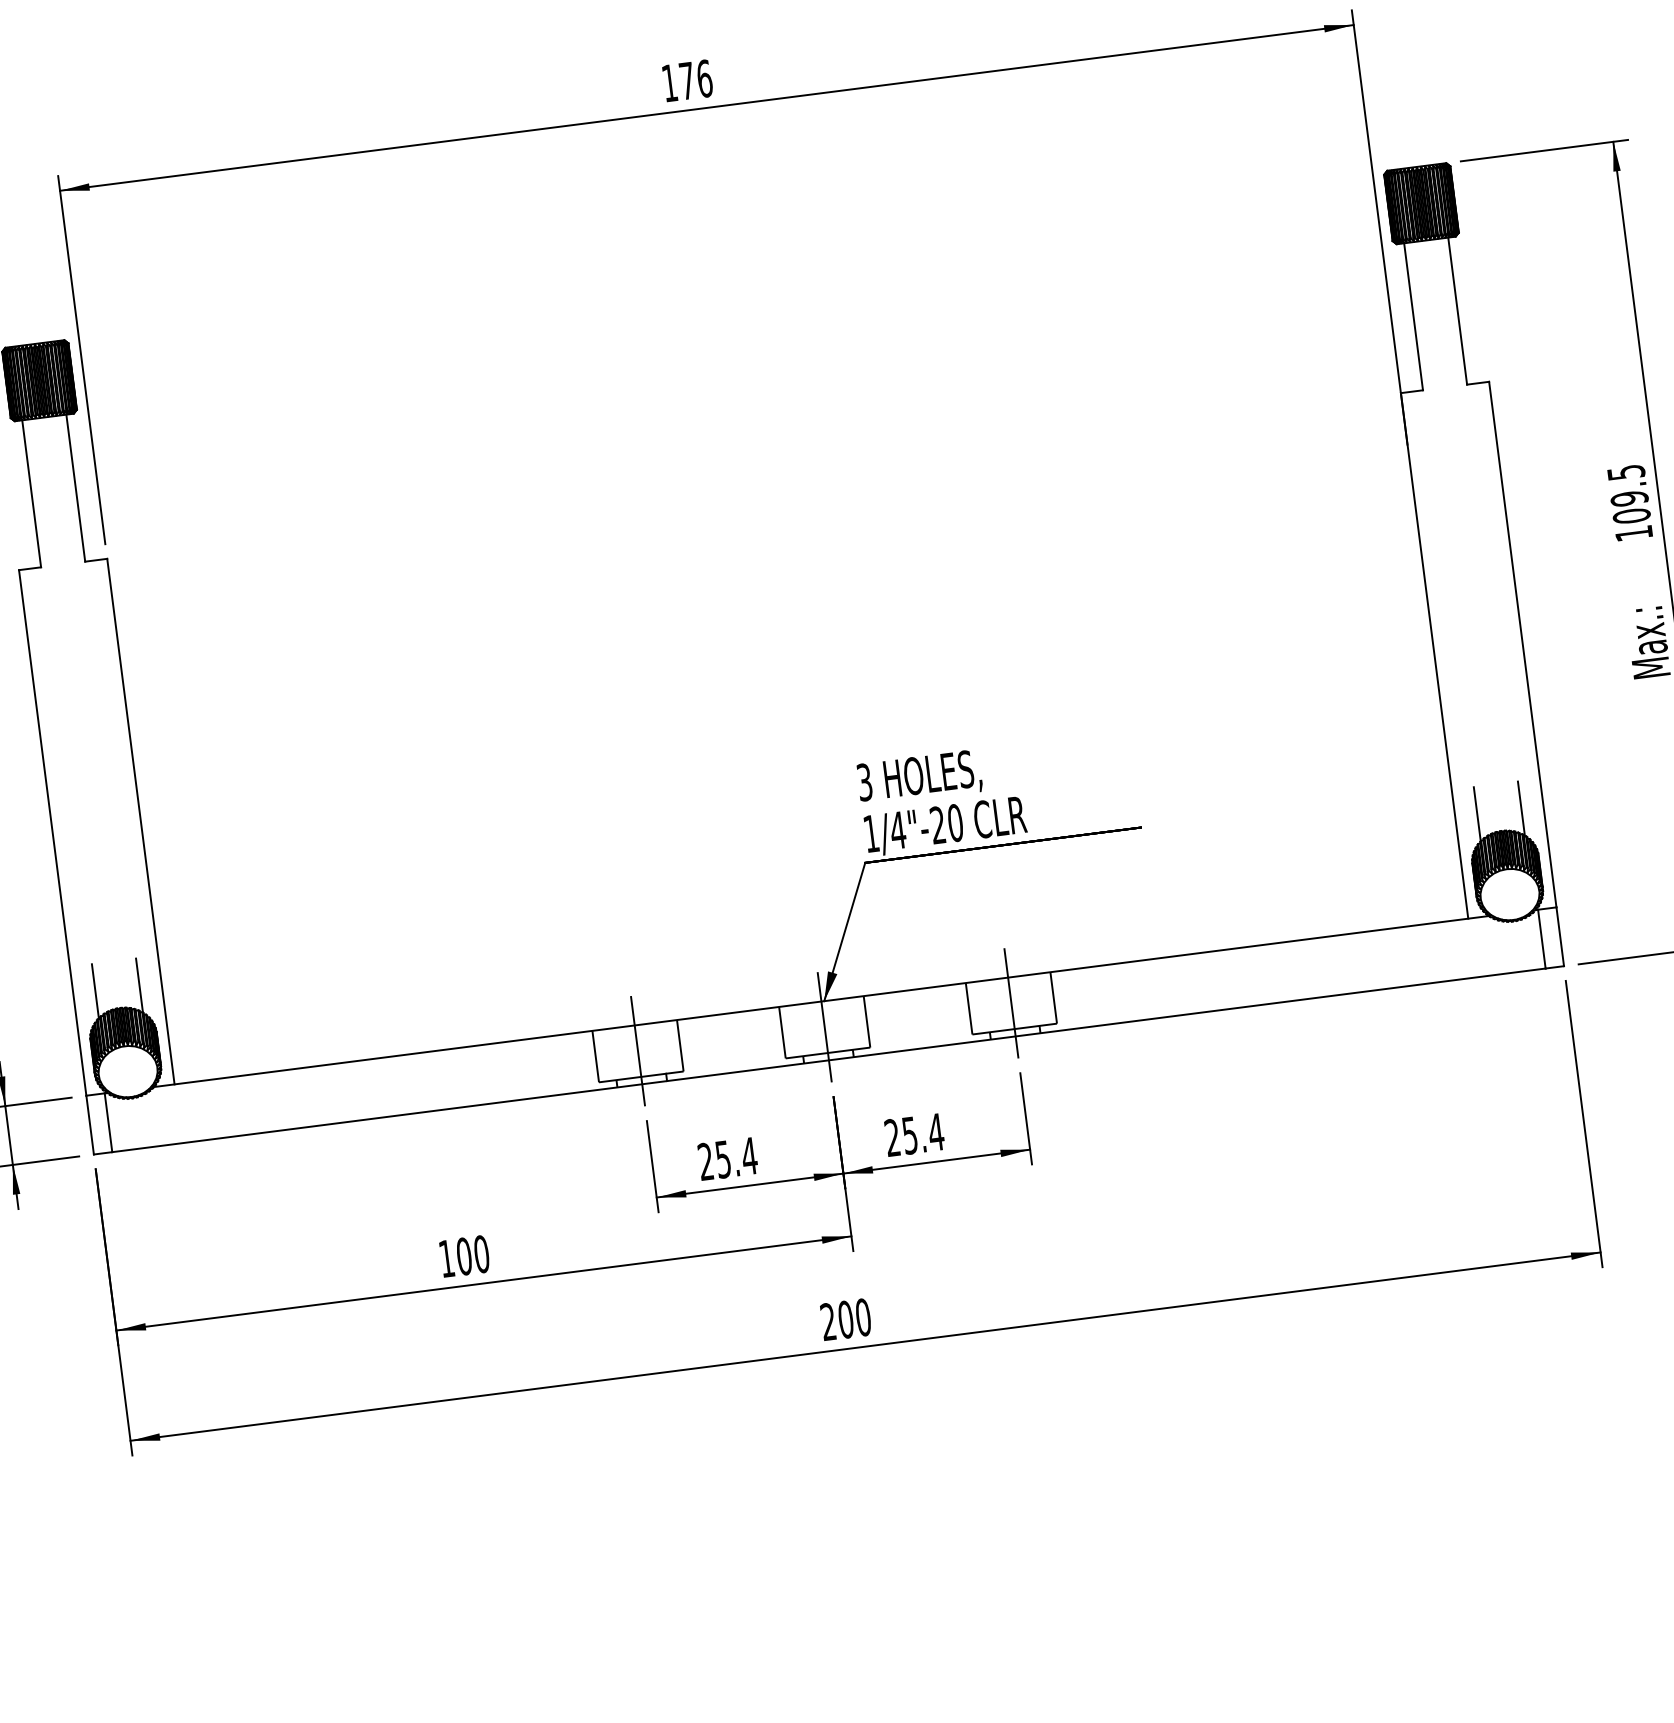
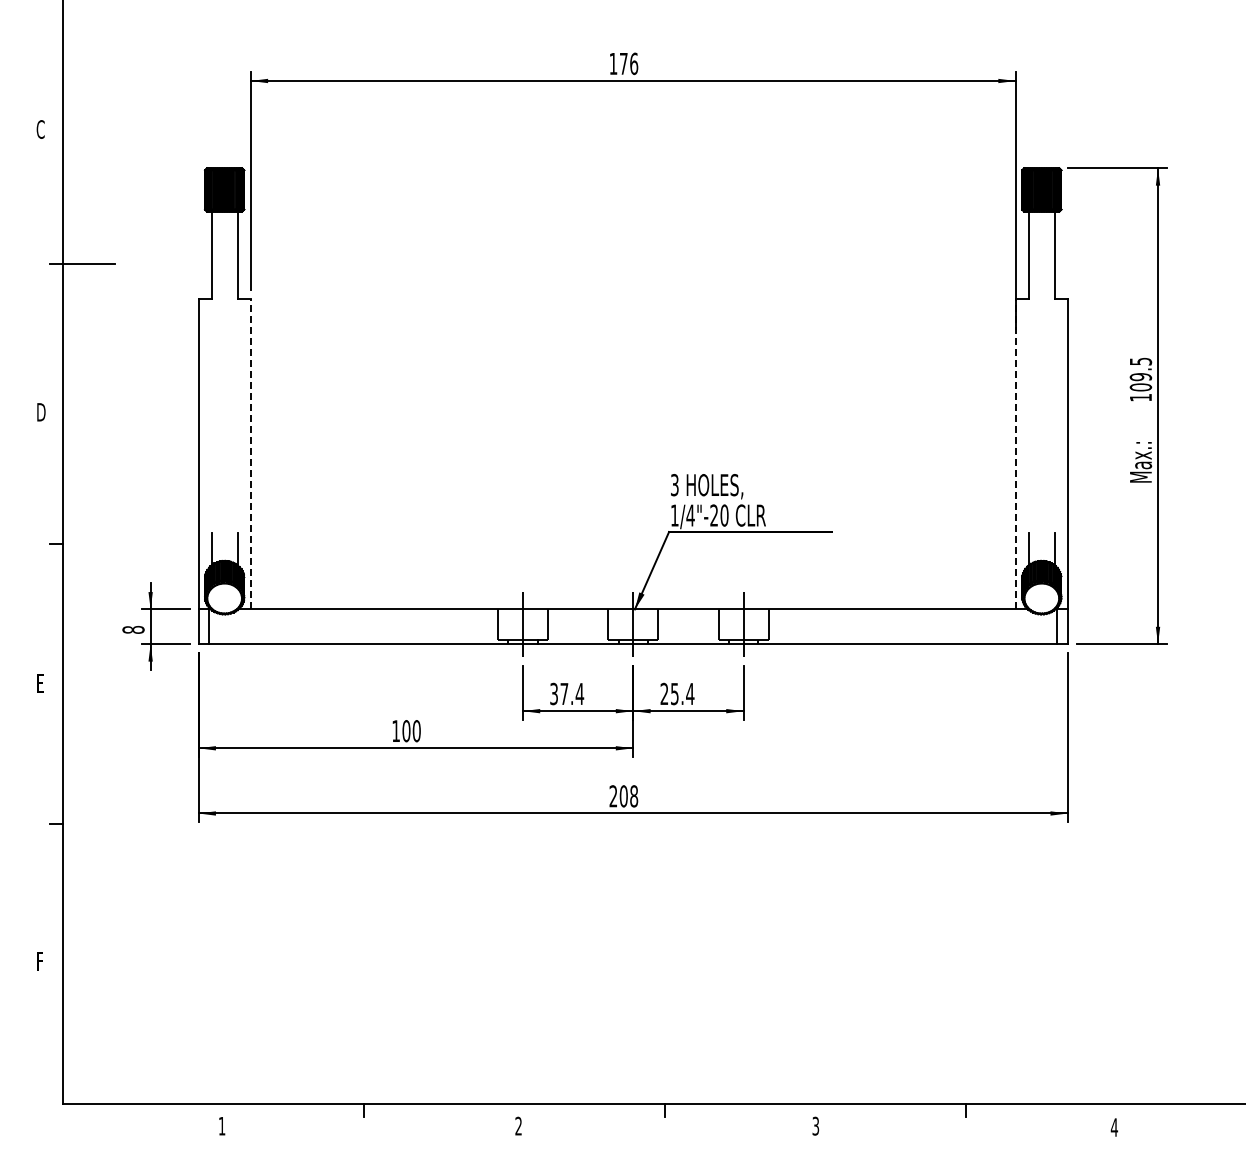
line: (1434, 655) -> (1015, 453), solid -> dashed
line: (140, 820) -> (250, 453), solid -> dashed
text: (715, 1161) -> (559, 694), 25.4 -> 37.4
text: (864, 1317) -> (634, 796), 200 -> 208

